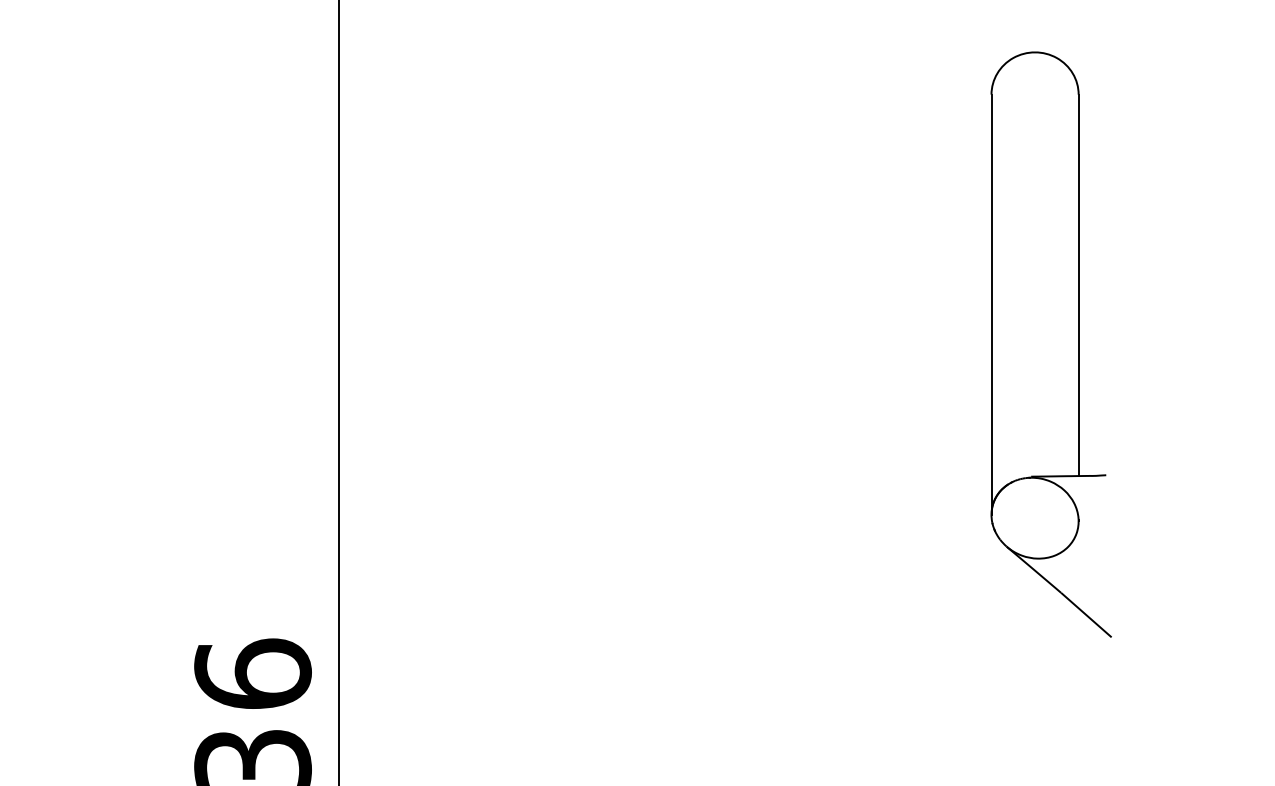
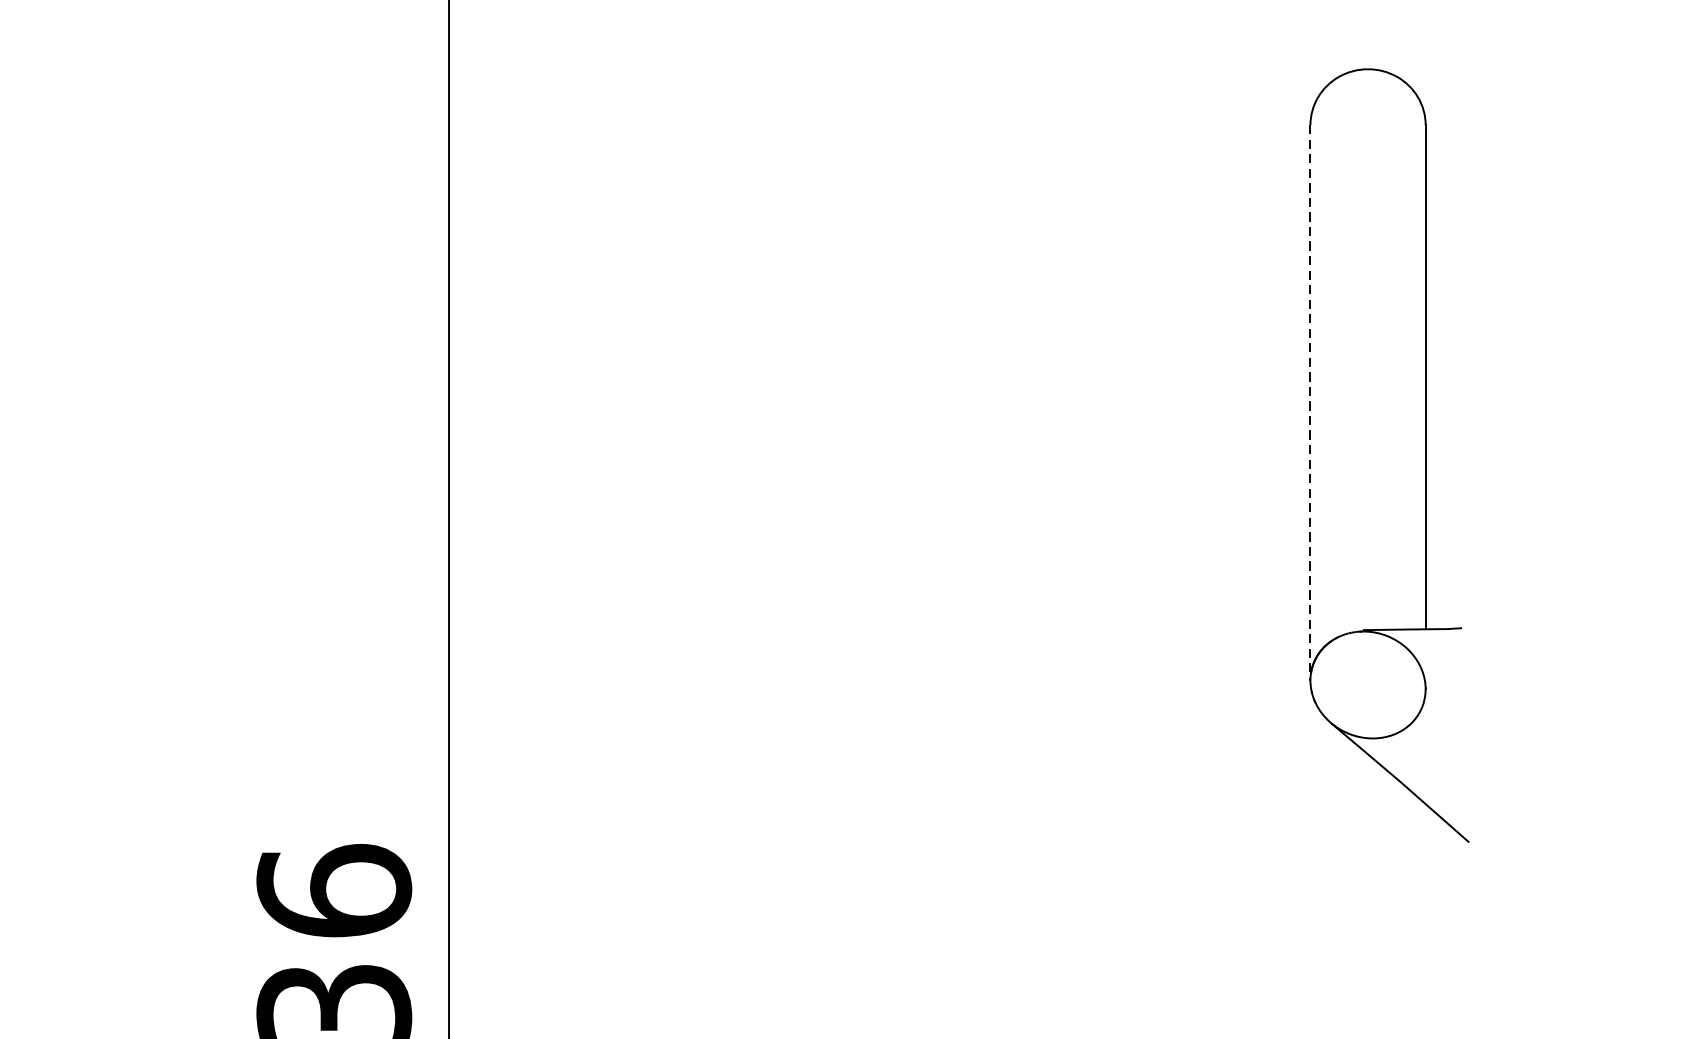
line: (991, 305) -> (1310, 403), solid -> dashed

